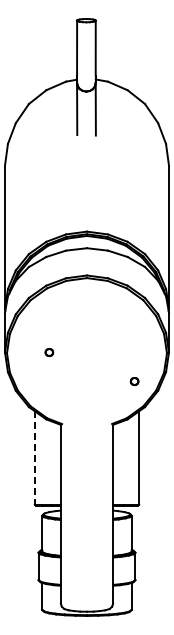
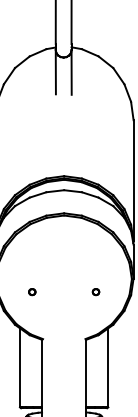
part: (49, 352) -> (32, 292), moved
part: (134, 381) -> (95, 292), moved
line: (34, 457) -> (19, 367), dashed -> solid

